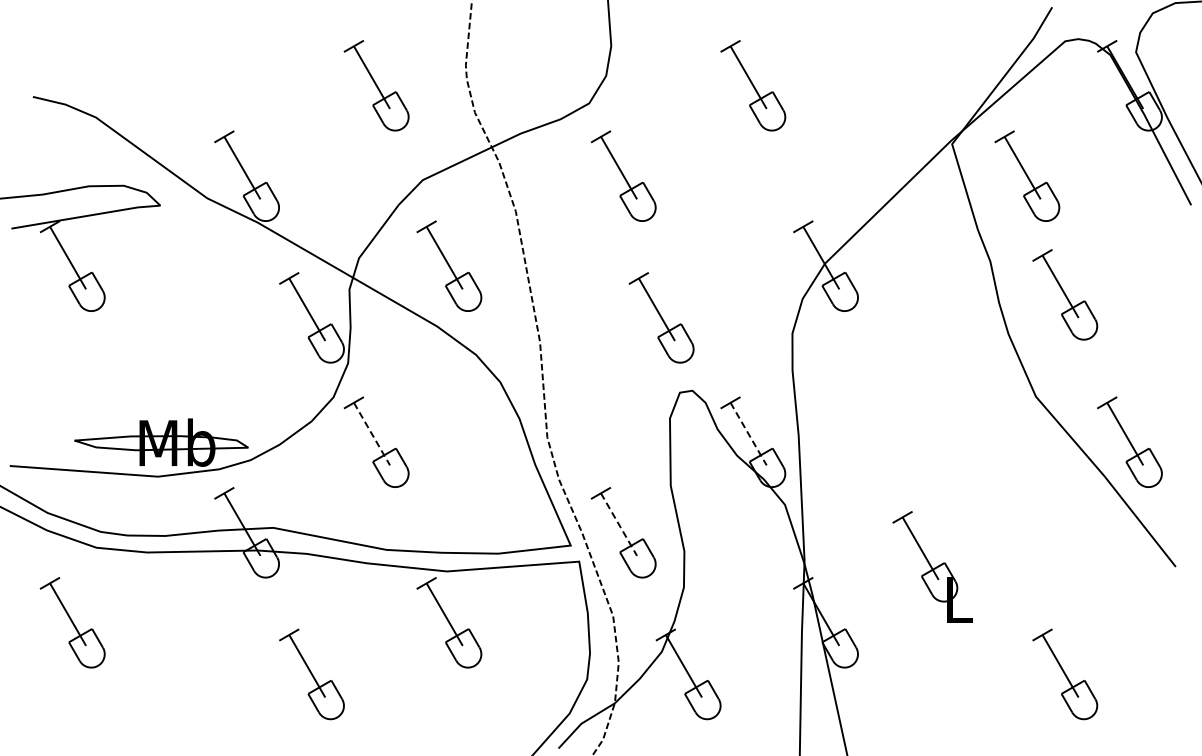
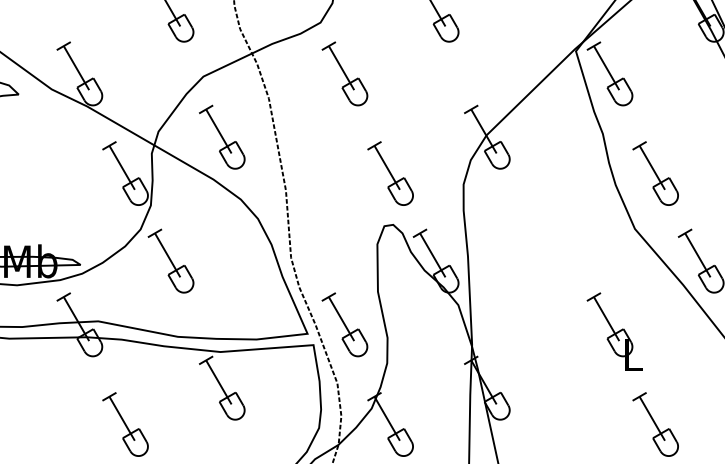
part: (1027, 175) -> (610, 73), moved
part: (1065, 294) -> (655, 173), moved
part: (661, 317) -> (390, 173), moved
line: (372, 434) -> (168, 255), dashed -> solid
line: (748, 434) -> (432, 255), dashed -> solid
line: (619, 525) -> (341, 319), dashed -> solid
part: (932, 566) -> (614, 331), moved

